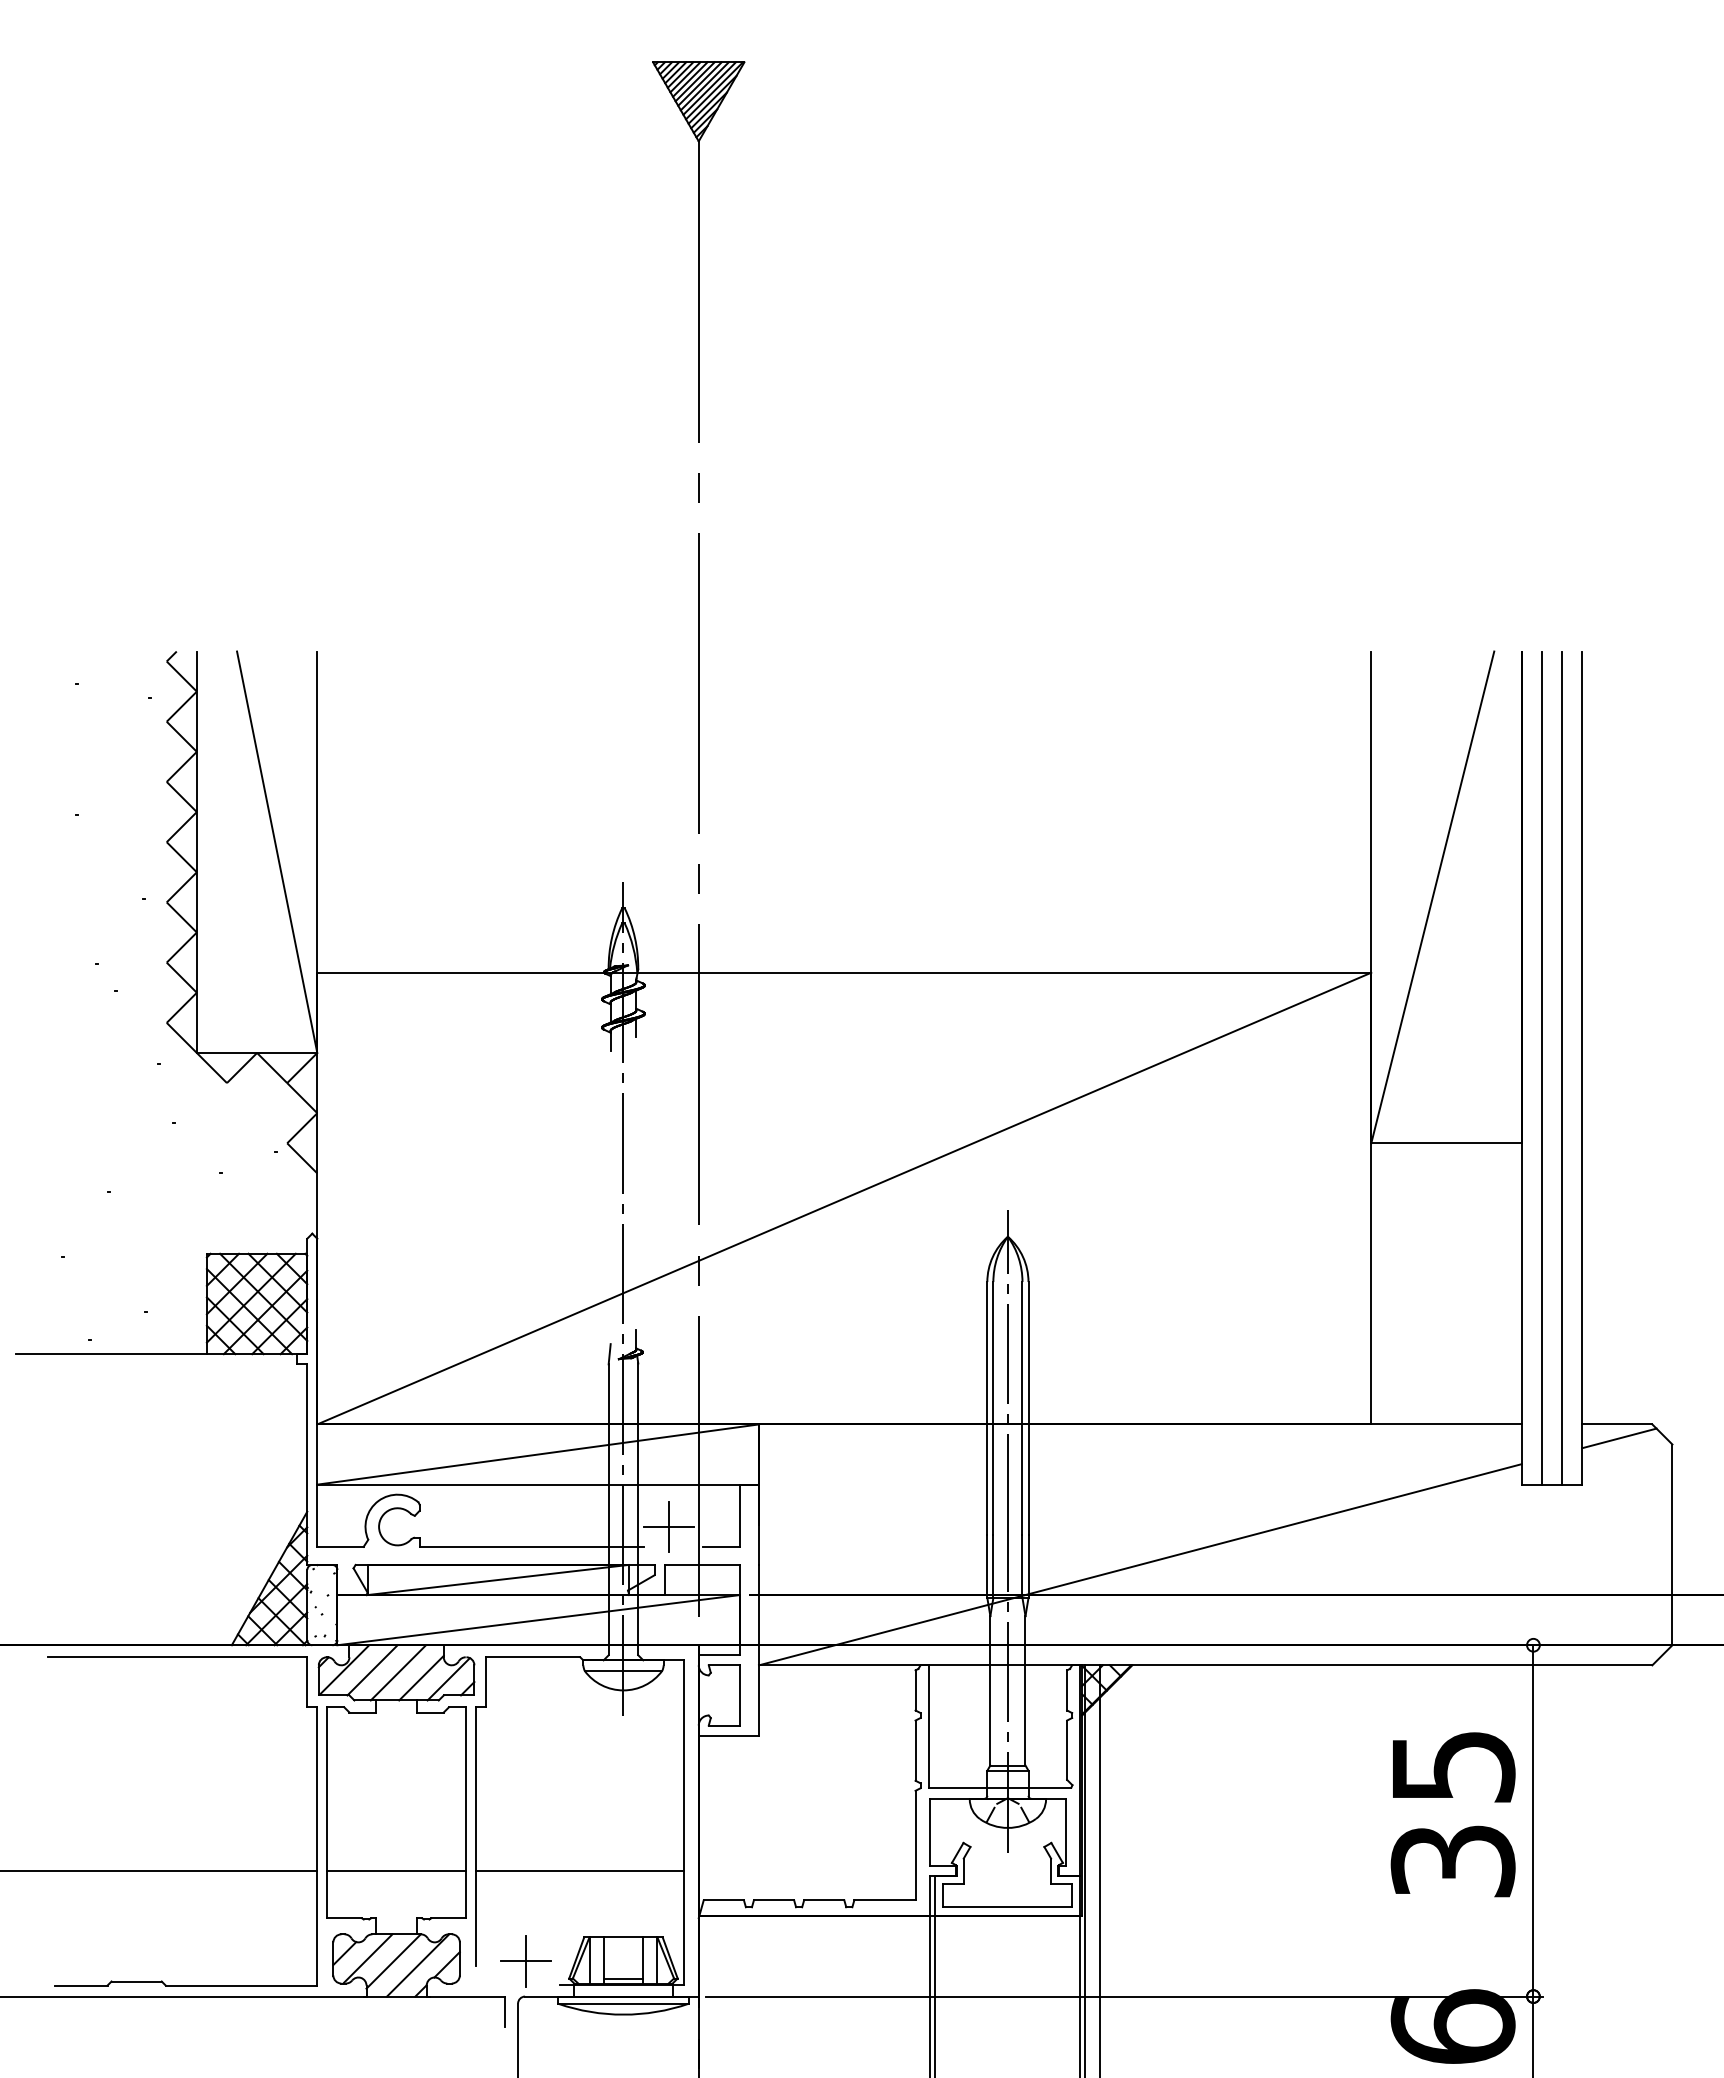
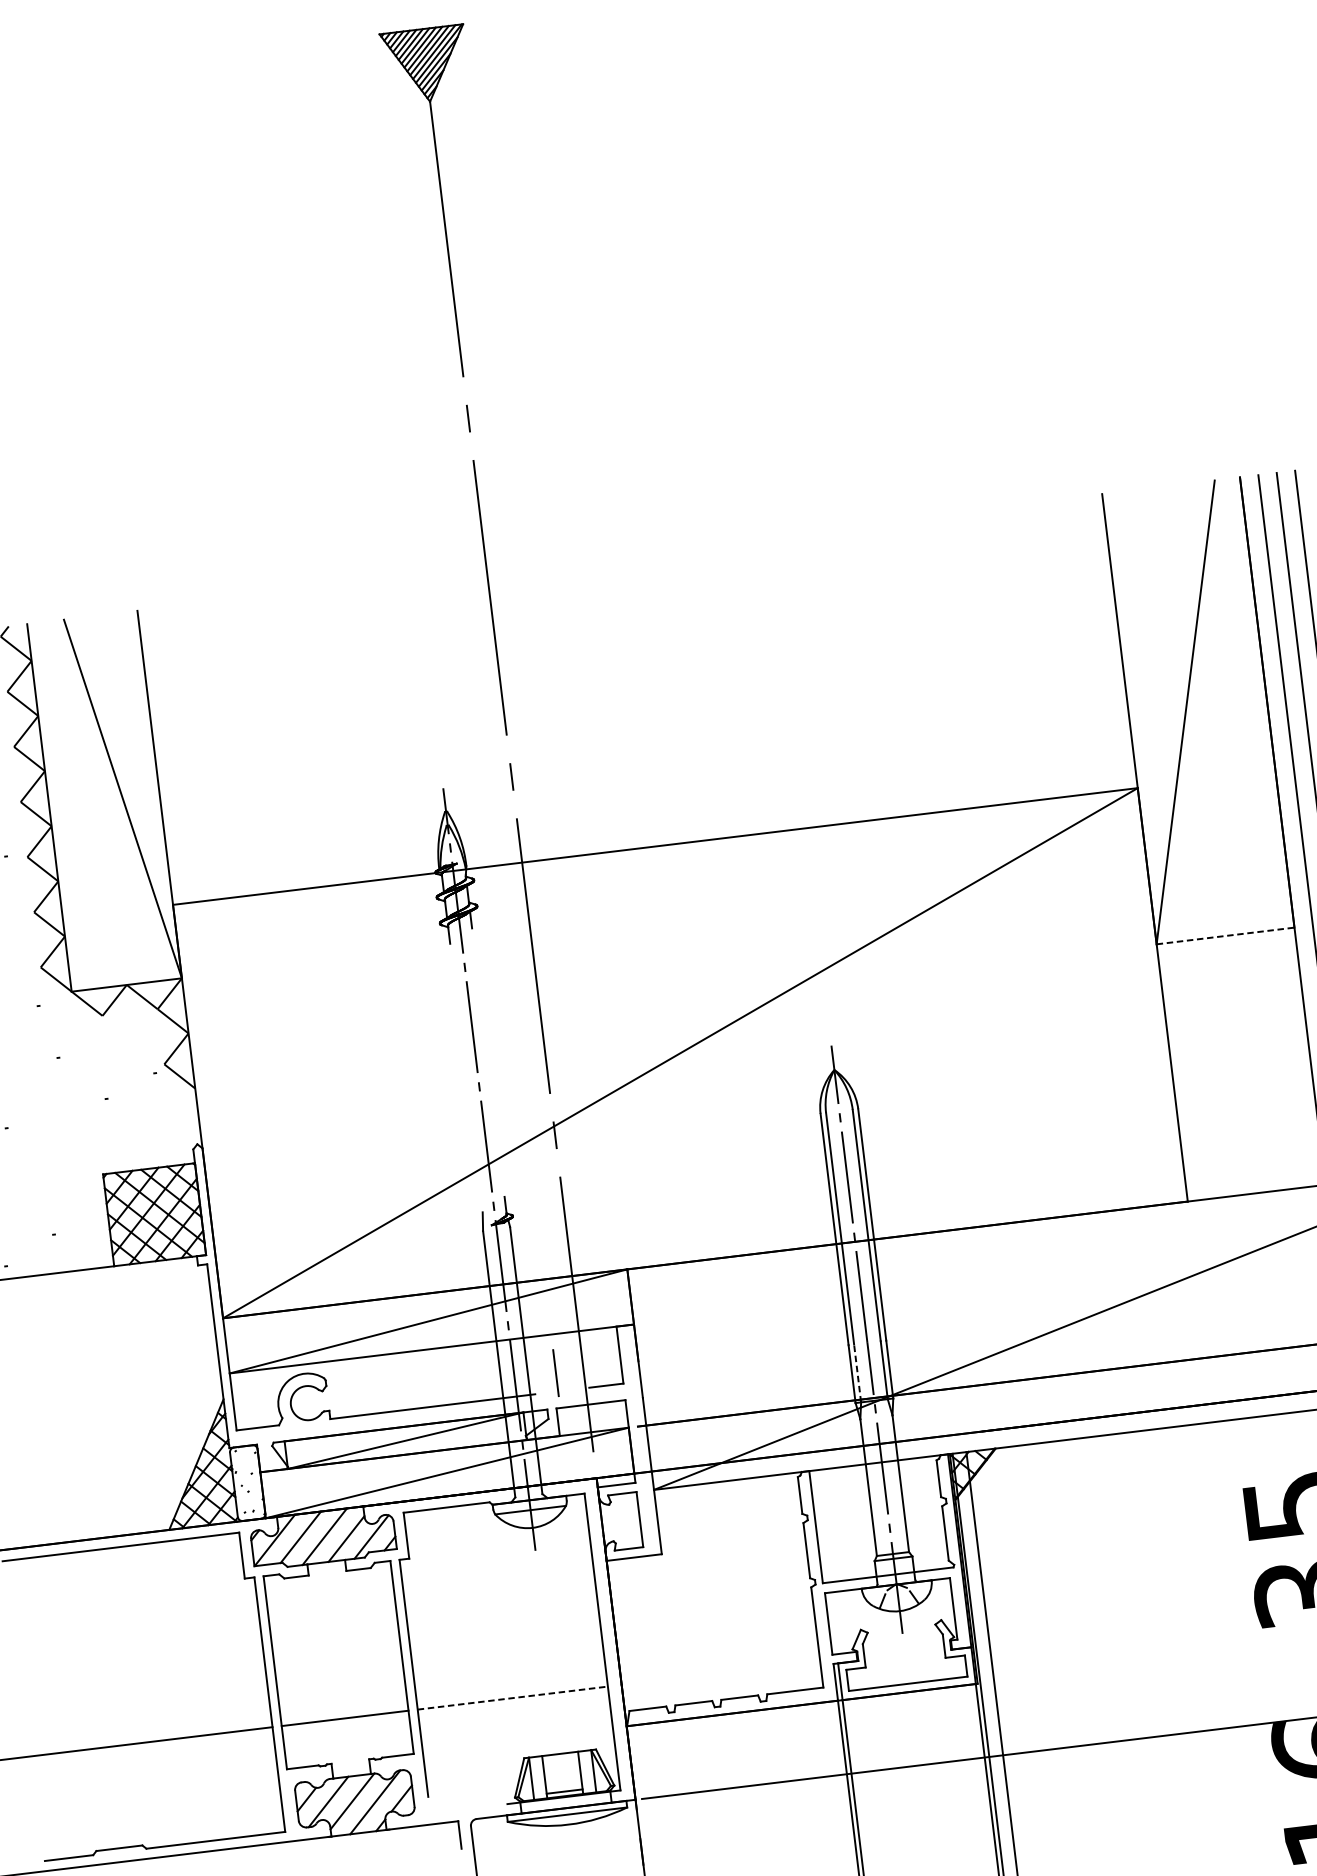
line: (1447, 1143) -> (1226, 936), solid -> dashed
line: (668, 1526) -> (555, 1372), removed
line: (993, 1566) -> (857, 1373), solid -> dashed
line: (579, 1871) -> (512, 1698), solid -> dashed
part: (525, 1961) -> (473, 1786), removed

